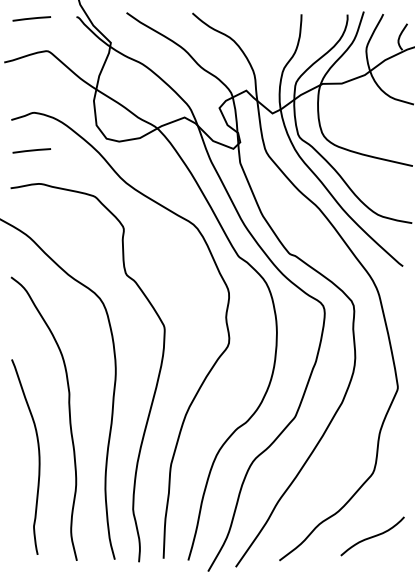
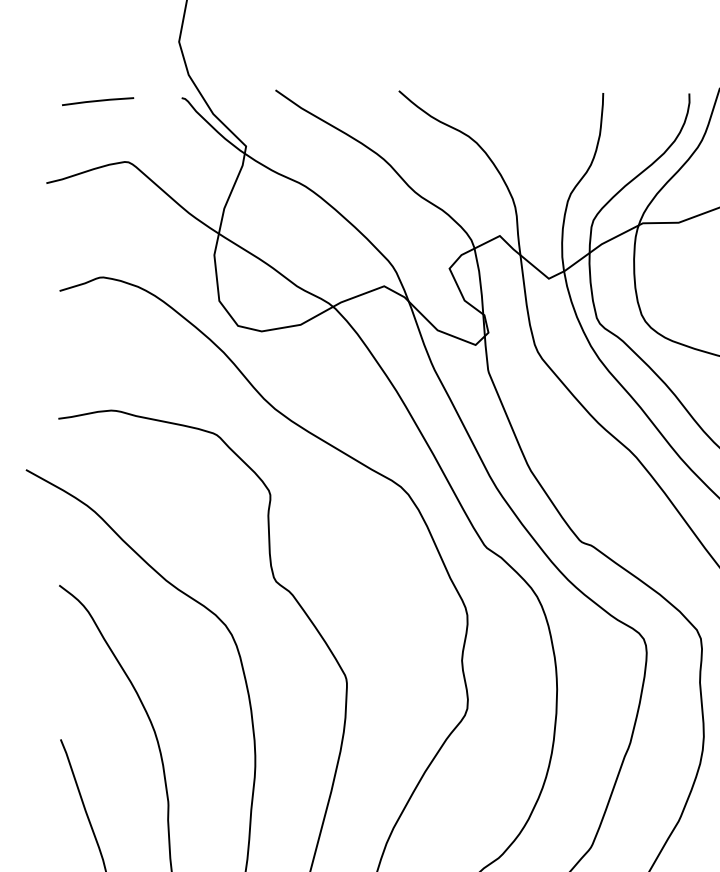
line: (31, 150) -> (97, 348), removed

